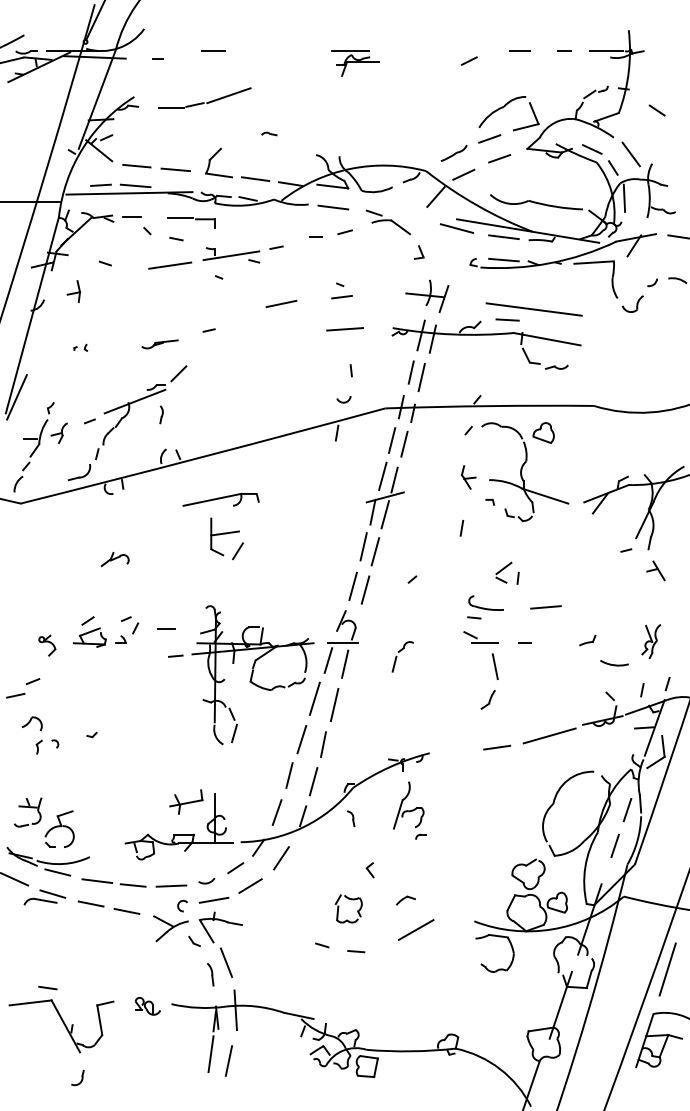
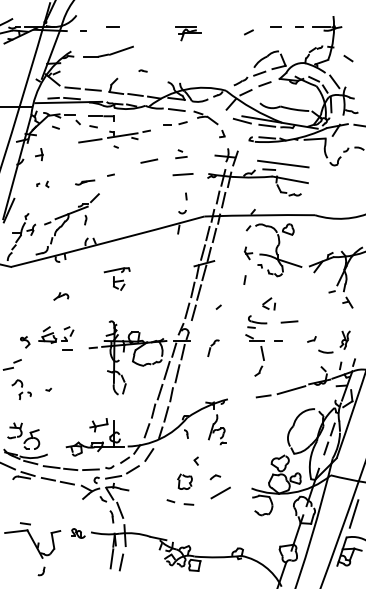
line: (104, 263) -> (55, 127), moved
part: (79, 348) -> (42, 184), size x1.67
part: (219, 525) -> (116, 278), size x0.62
line: (166, 629) -> (67, 349), moved

